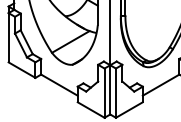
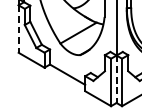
line: (8, 37) -> (18, 28), solid -> dashed
line: (110, 89) -> (116, 78), solid -> dashed

